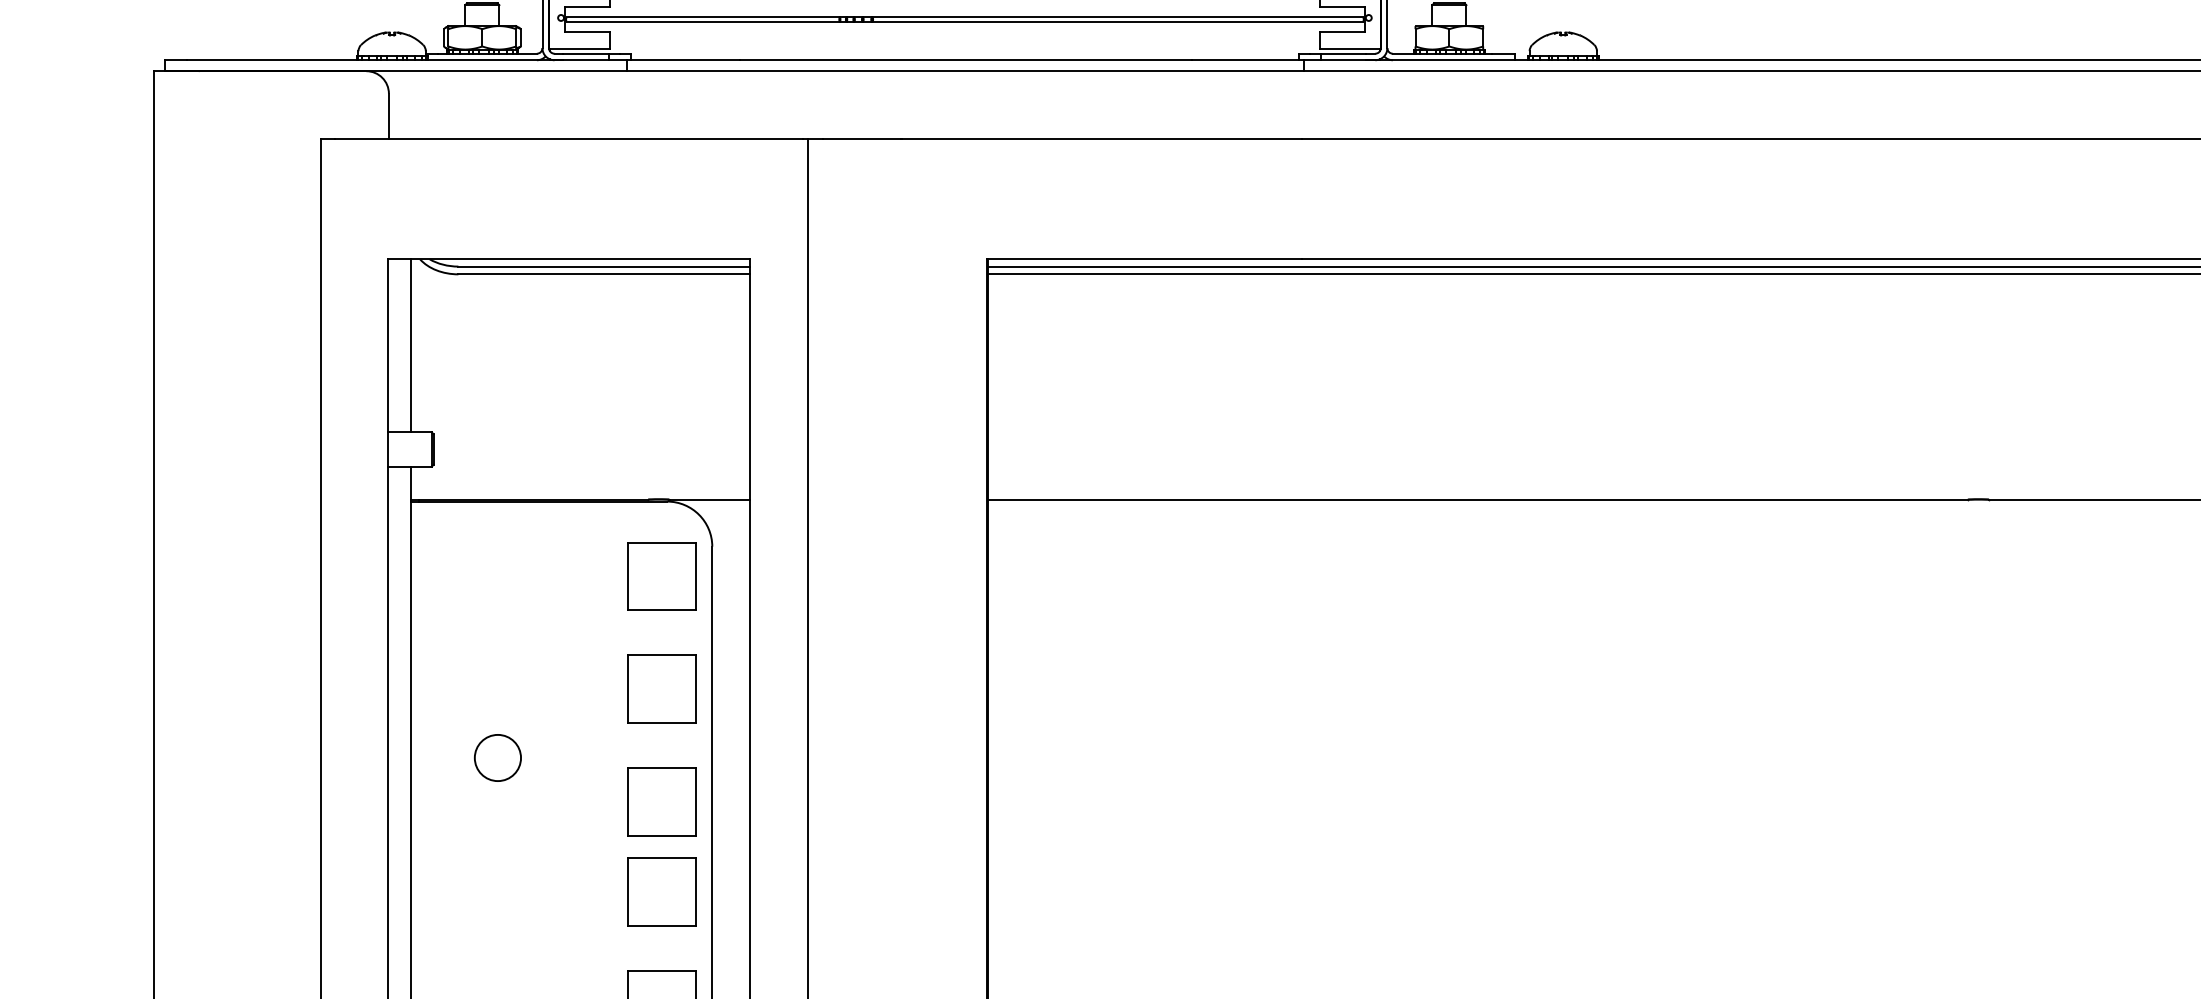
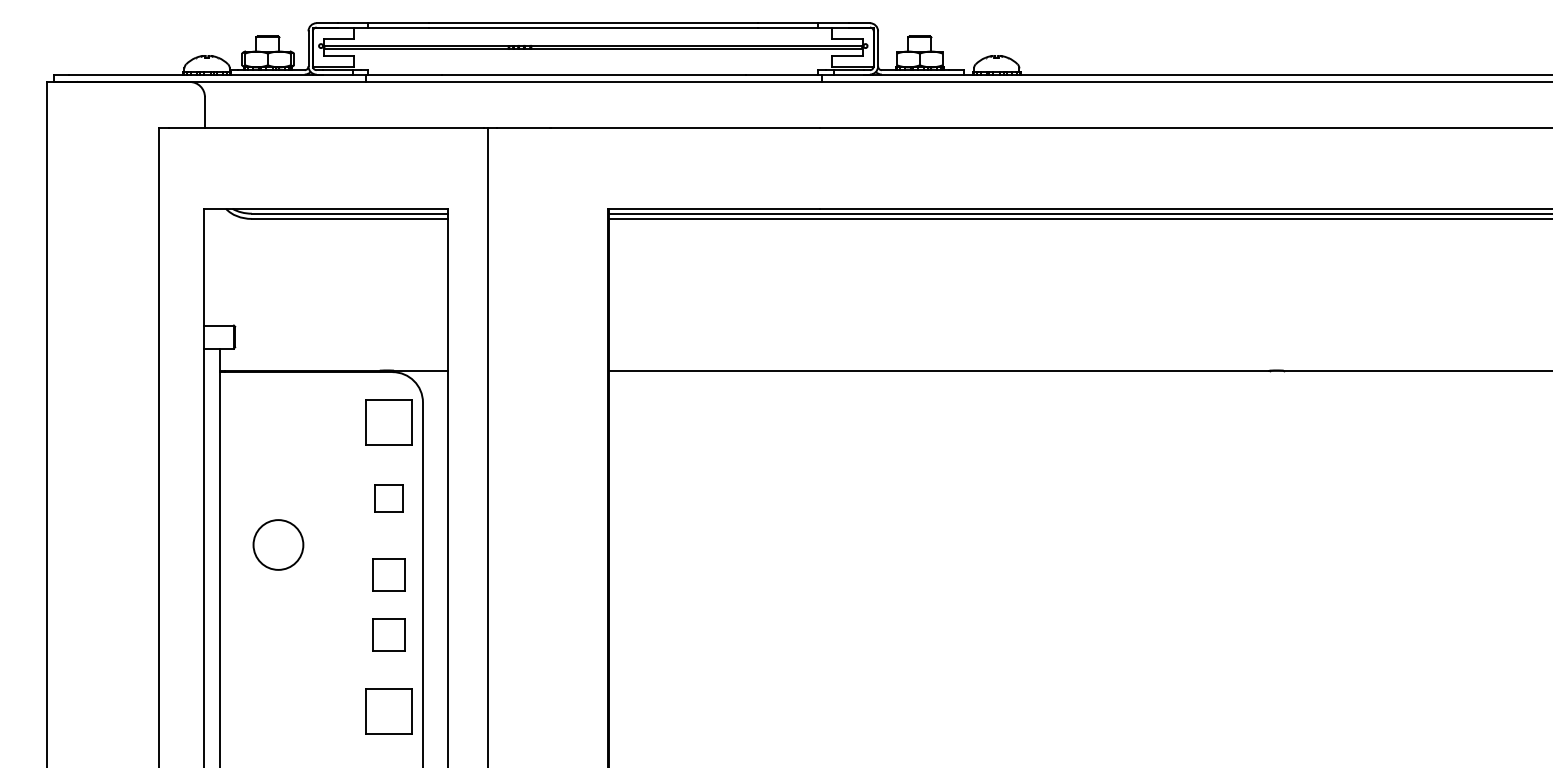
line: (410, 344) -> (219, 266), removed
part: (661, 689) -> (388, 498), size x0.6
circle: (497, 757) -> (278, 544), size x1.6
part: (661, 801) -> (388, 574), size x0.7
part: (661, 892) -> (388, 635), size x0.7

